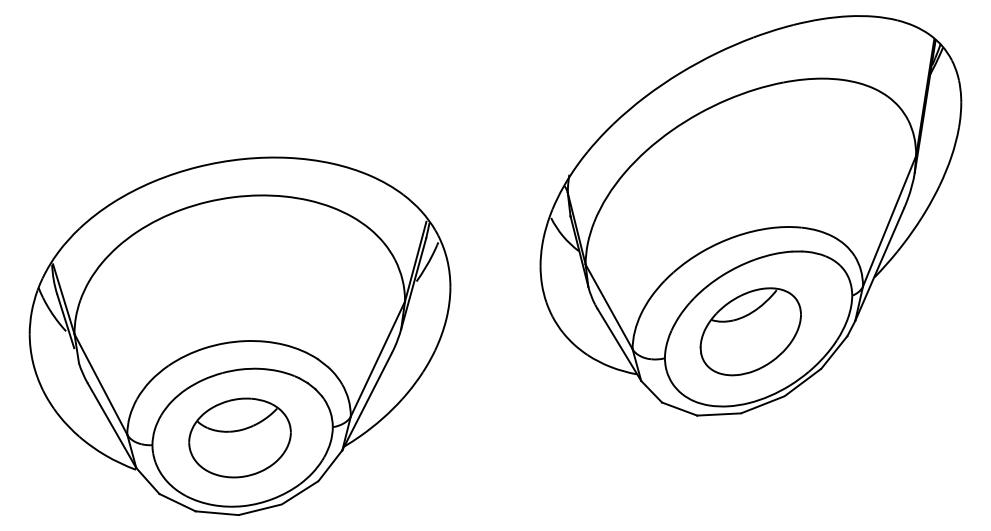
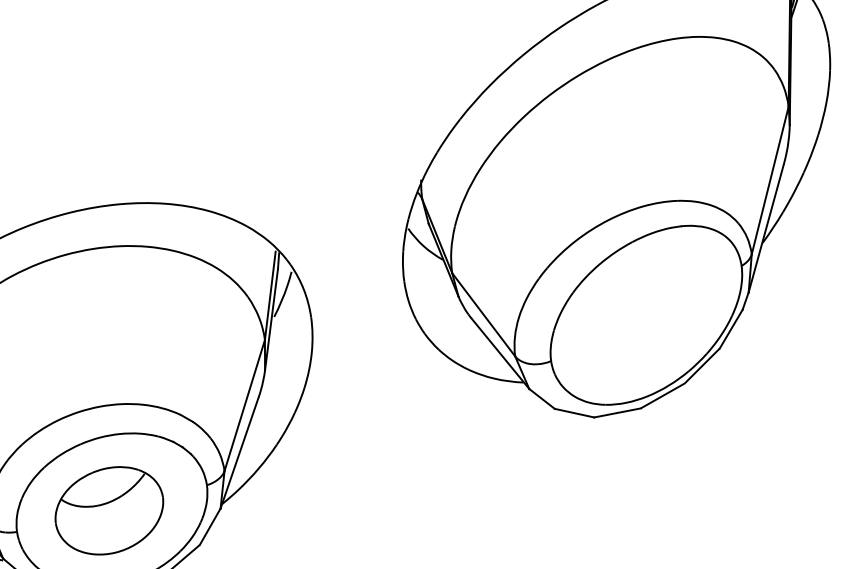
part: (750, 331) -> (638, 319), removed

